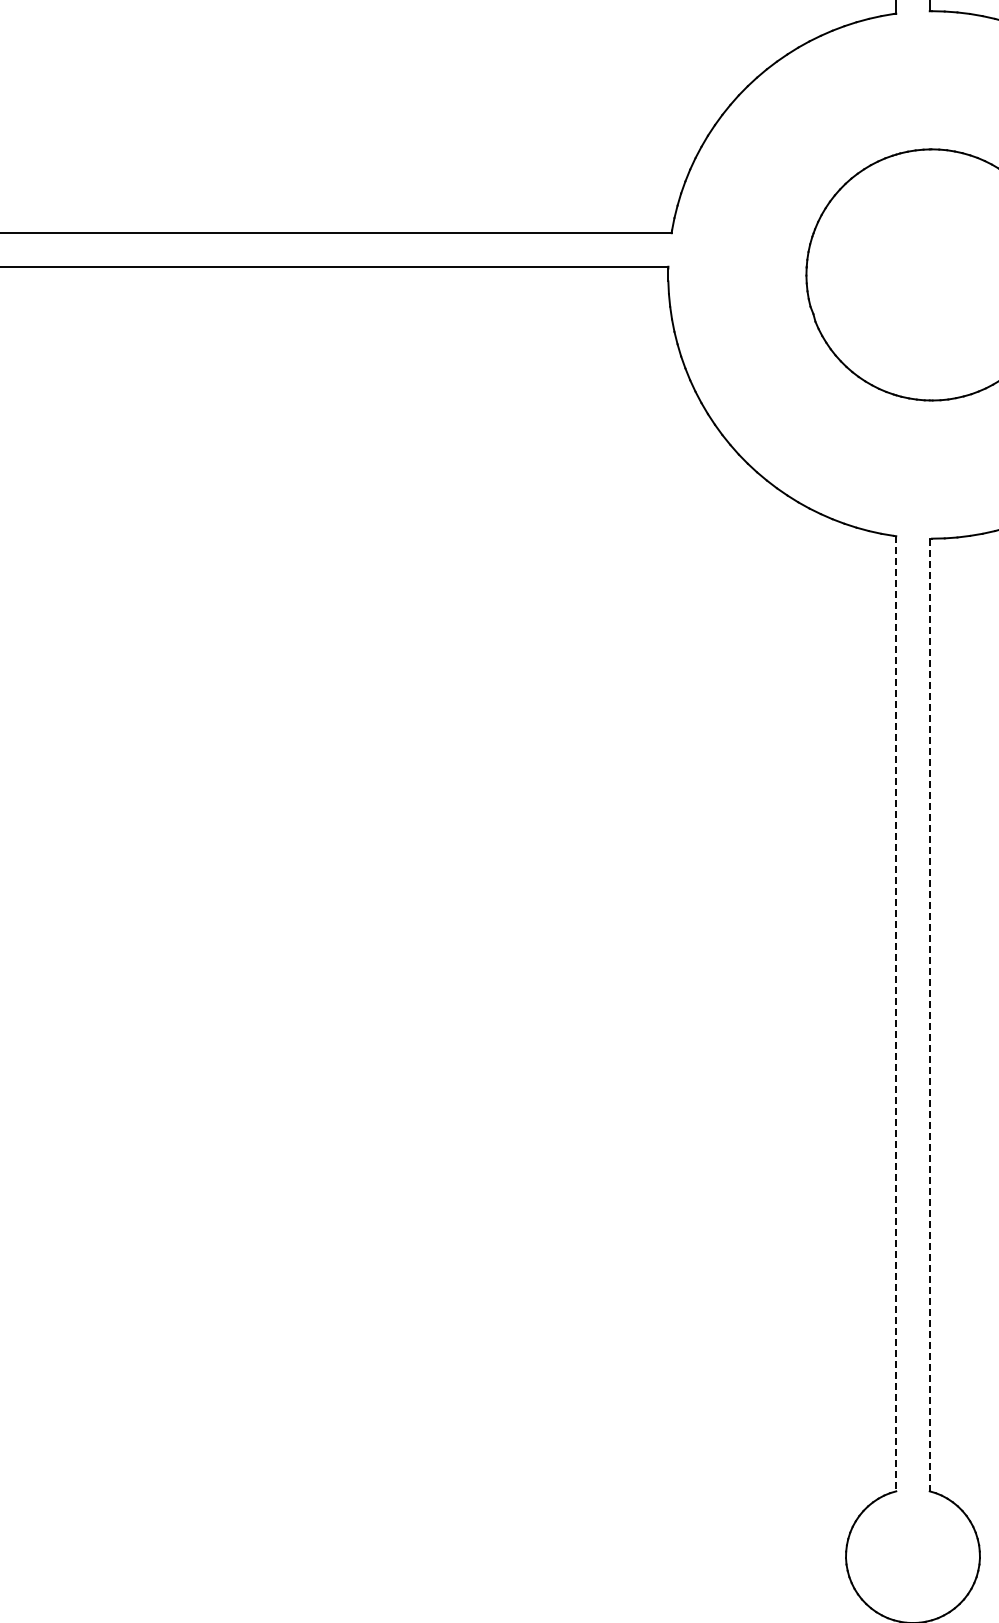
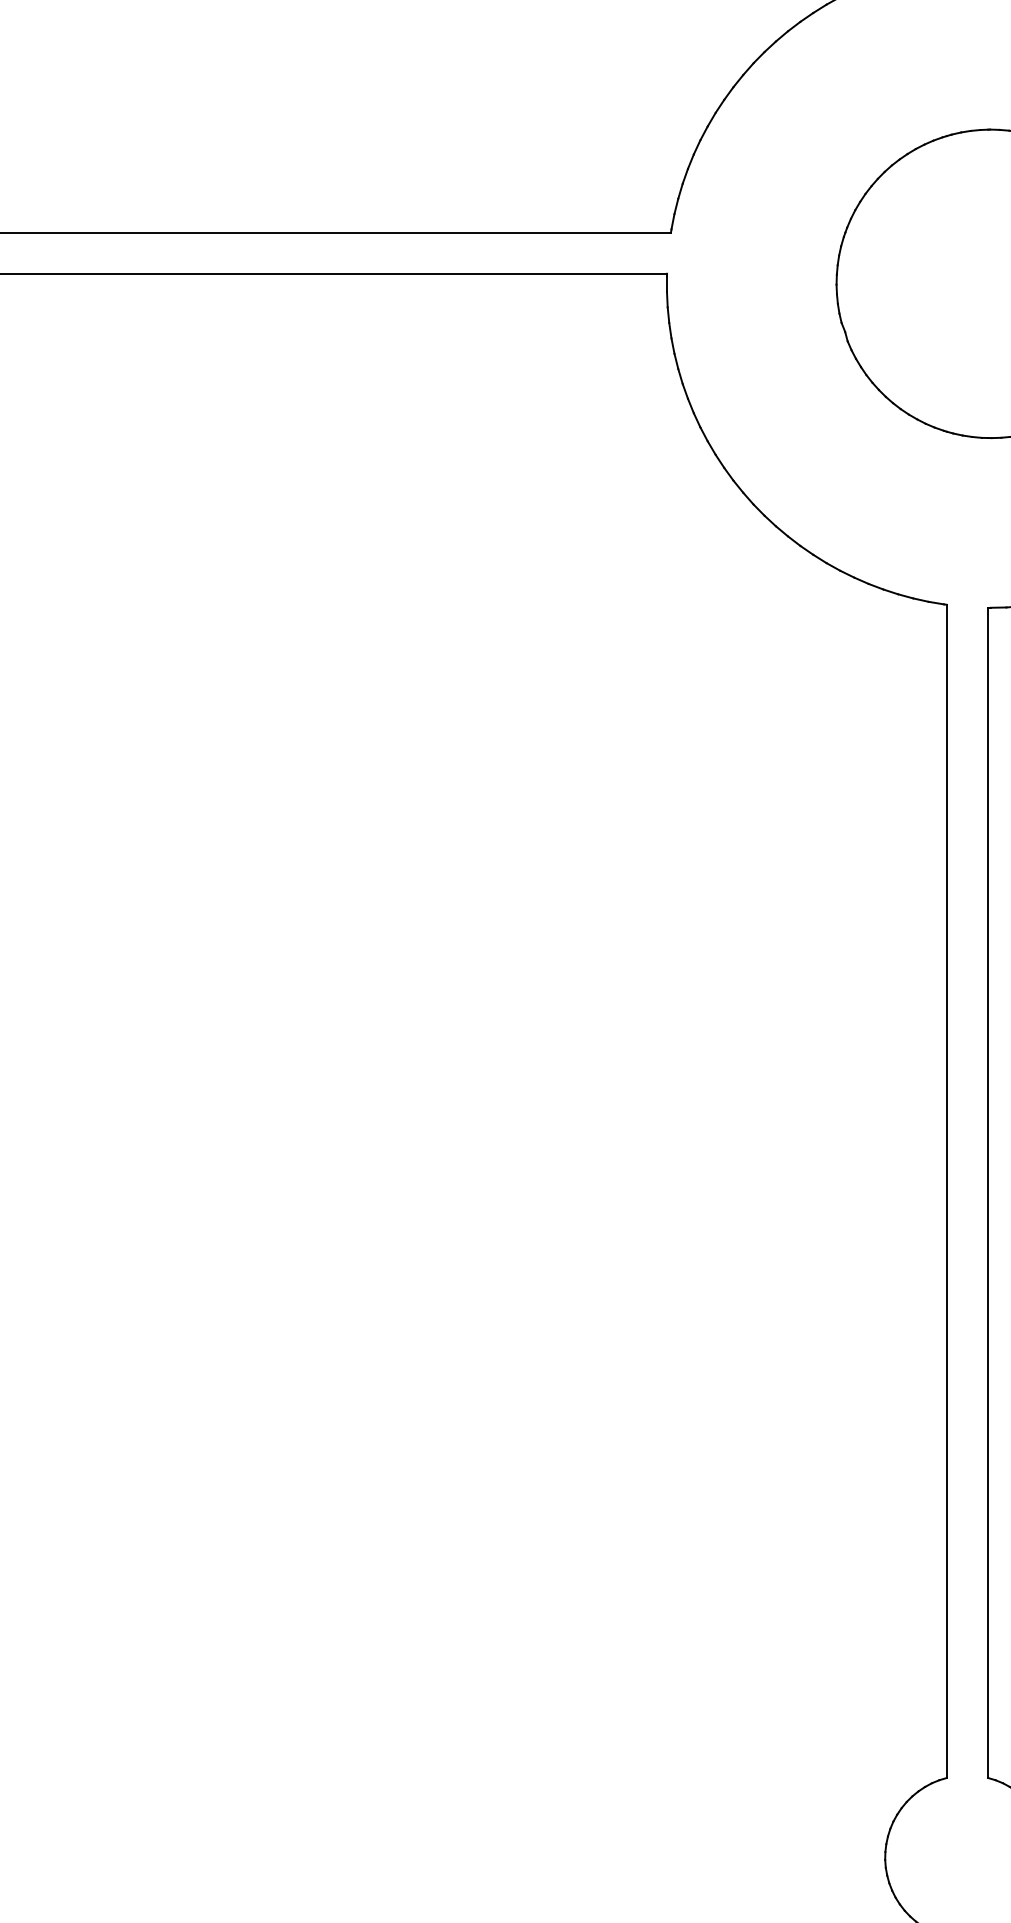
line: (896, 1013) -> (947, 1191), dashed -> solid
line: (929, 1015) -> (987, 1193), dashed -> solid

